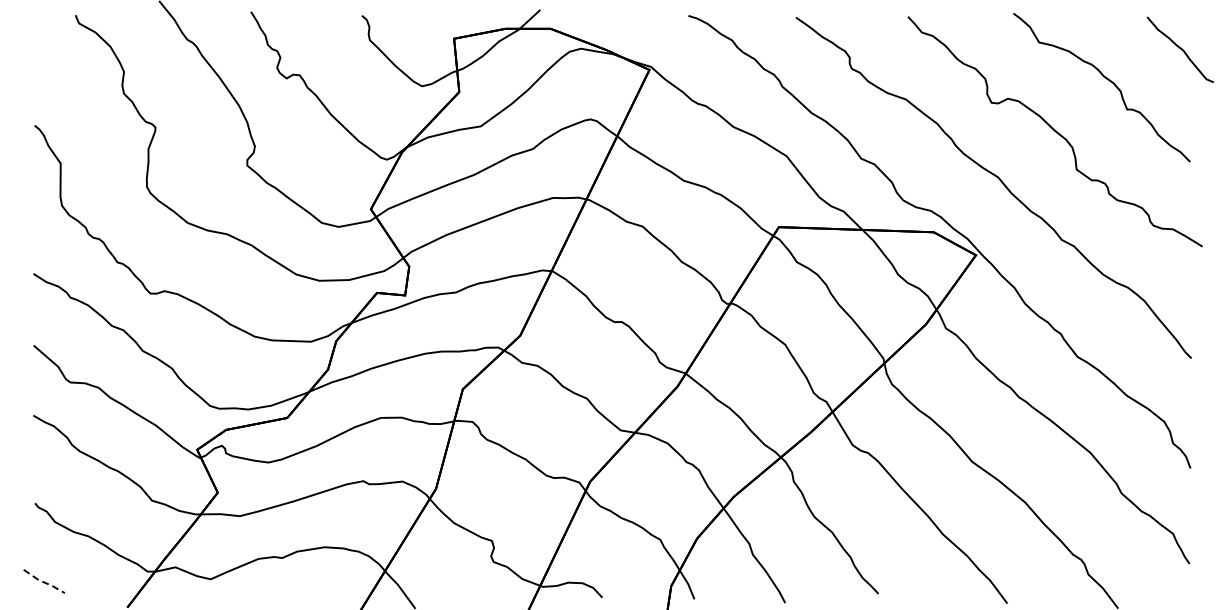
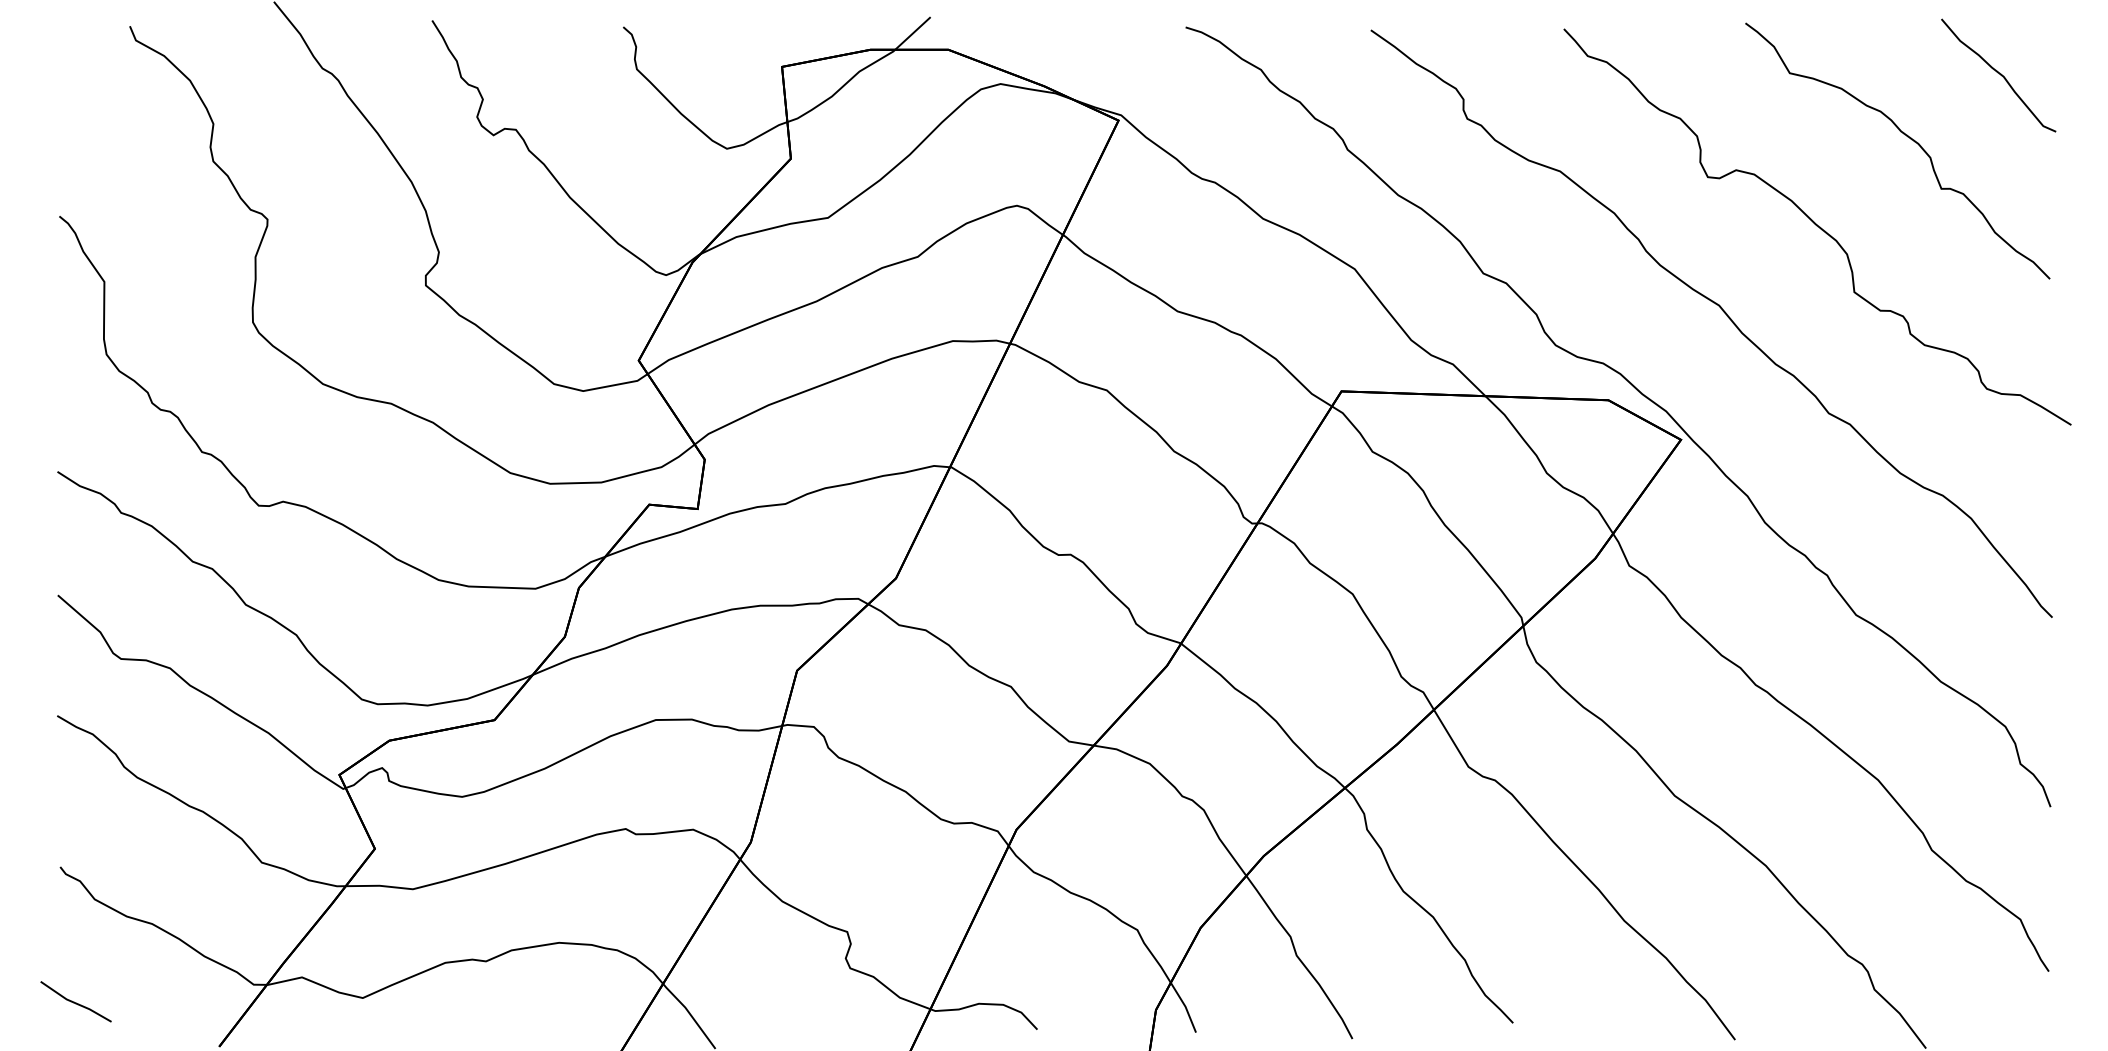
curve: (1179, 48) -> (1997, 73), moved
line: (44, 582) -> (76, 1003), dashed -> solid

